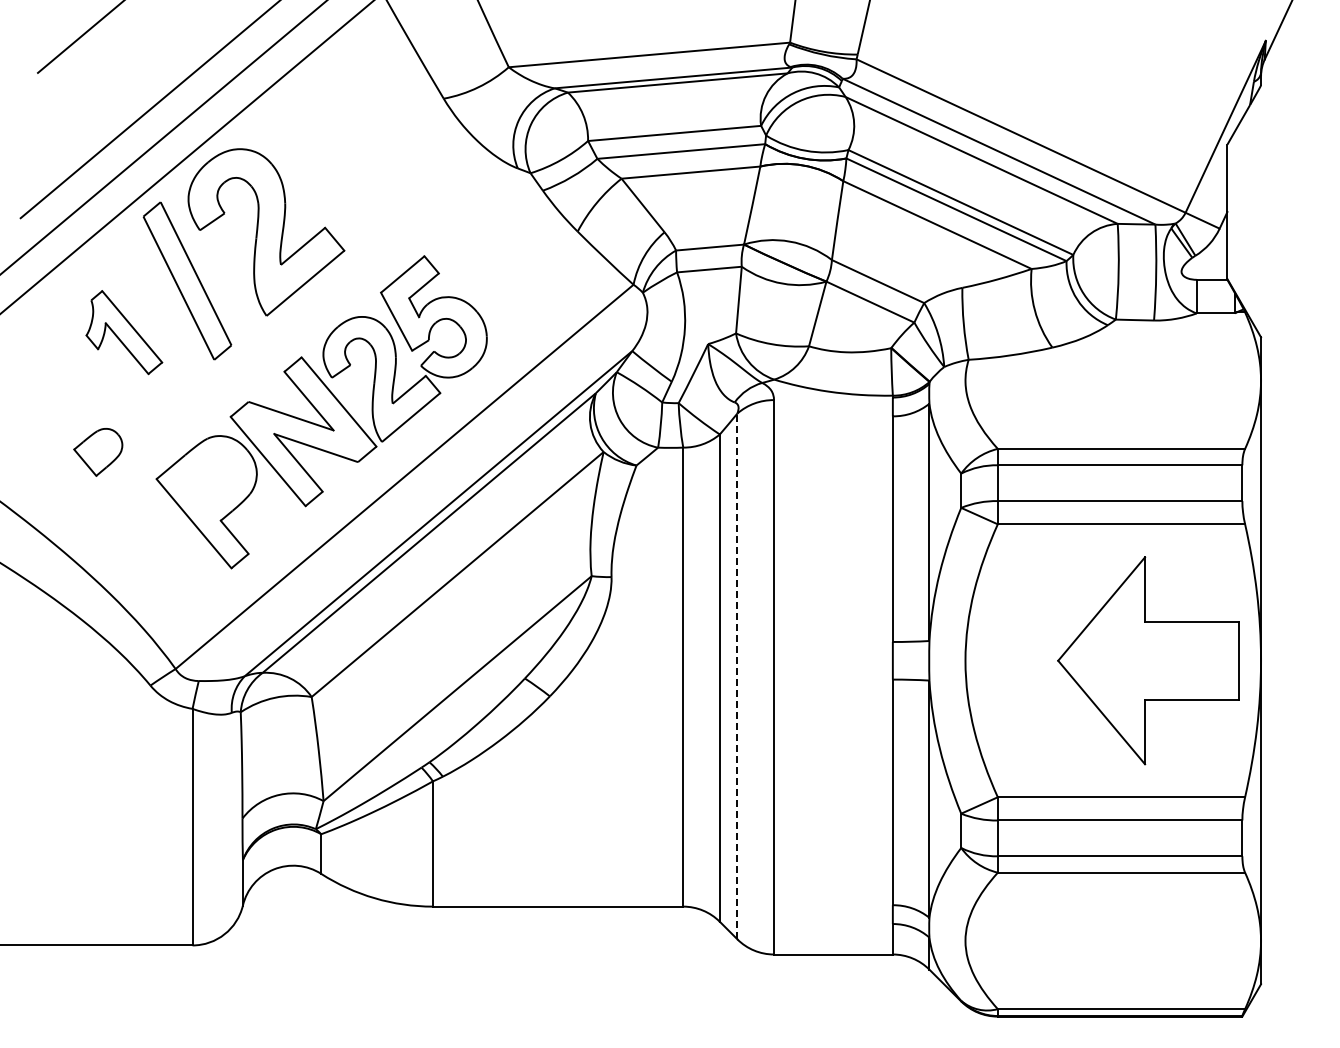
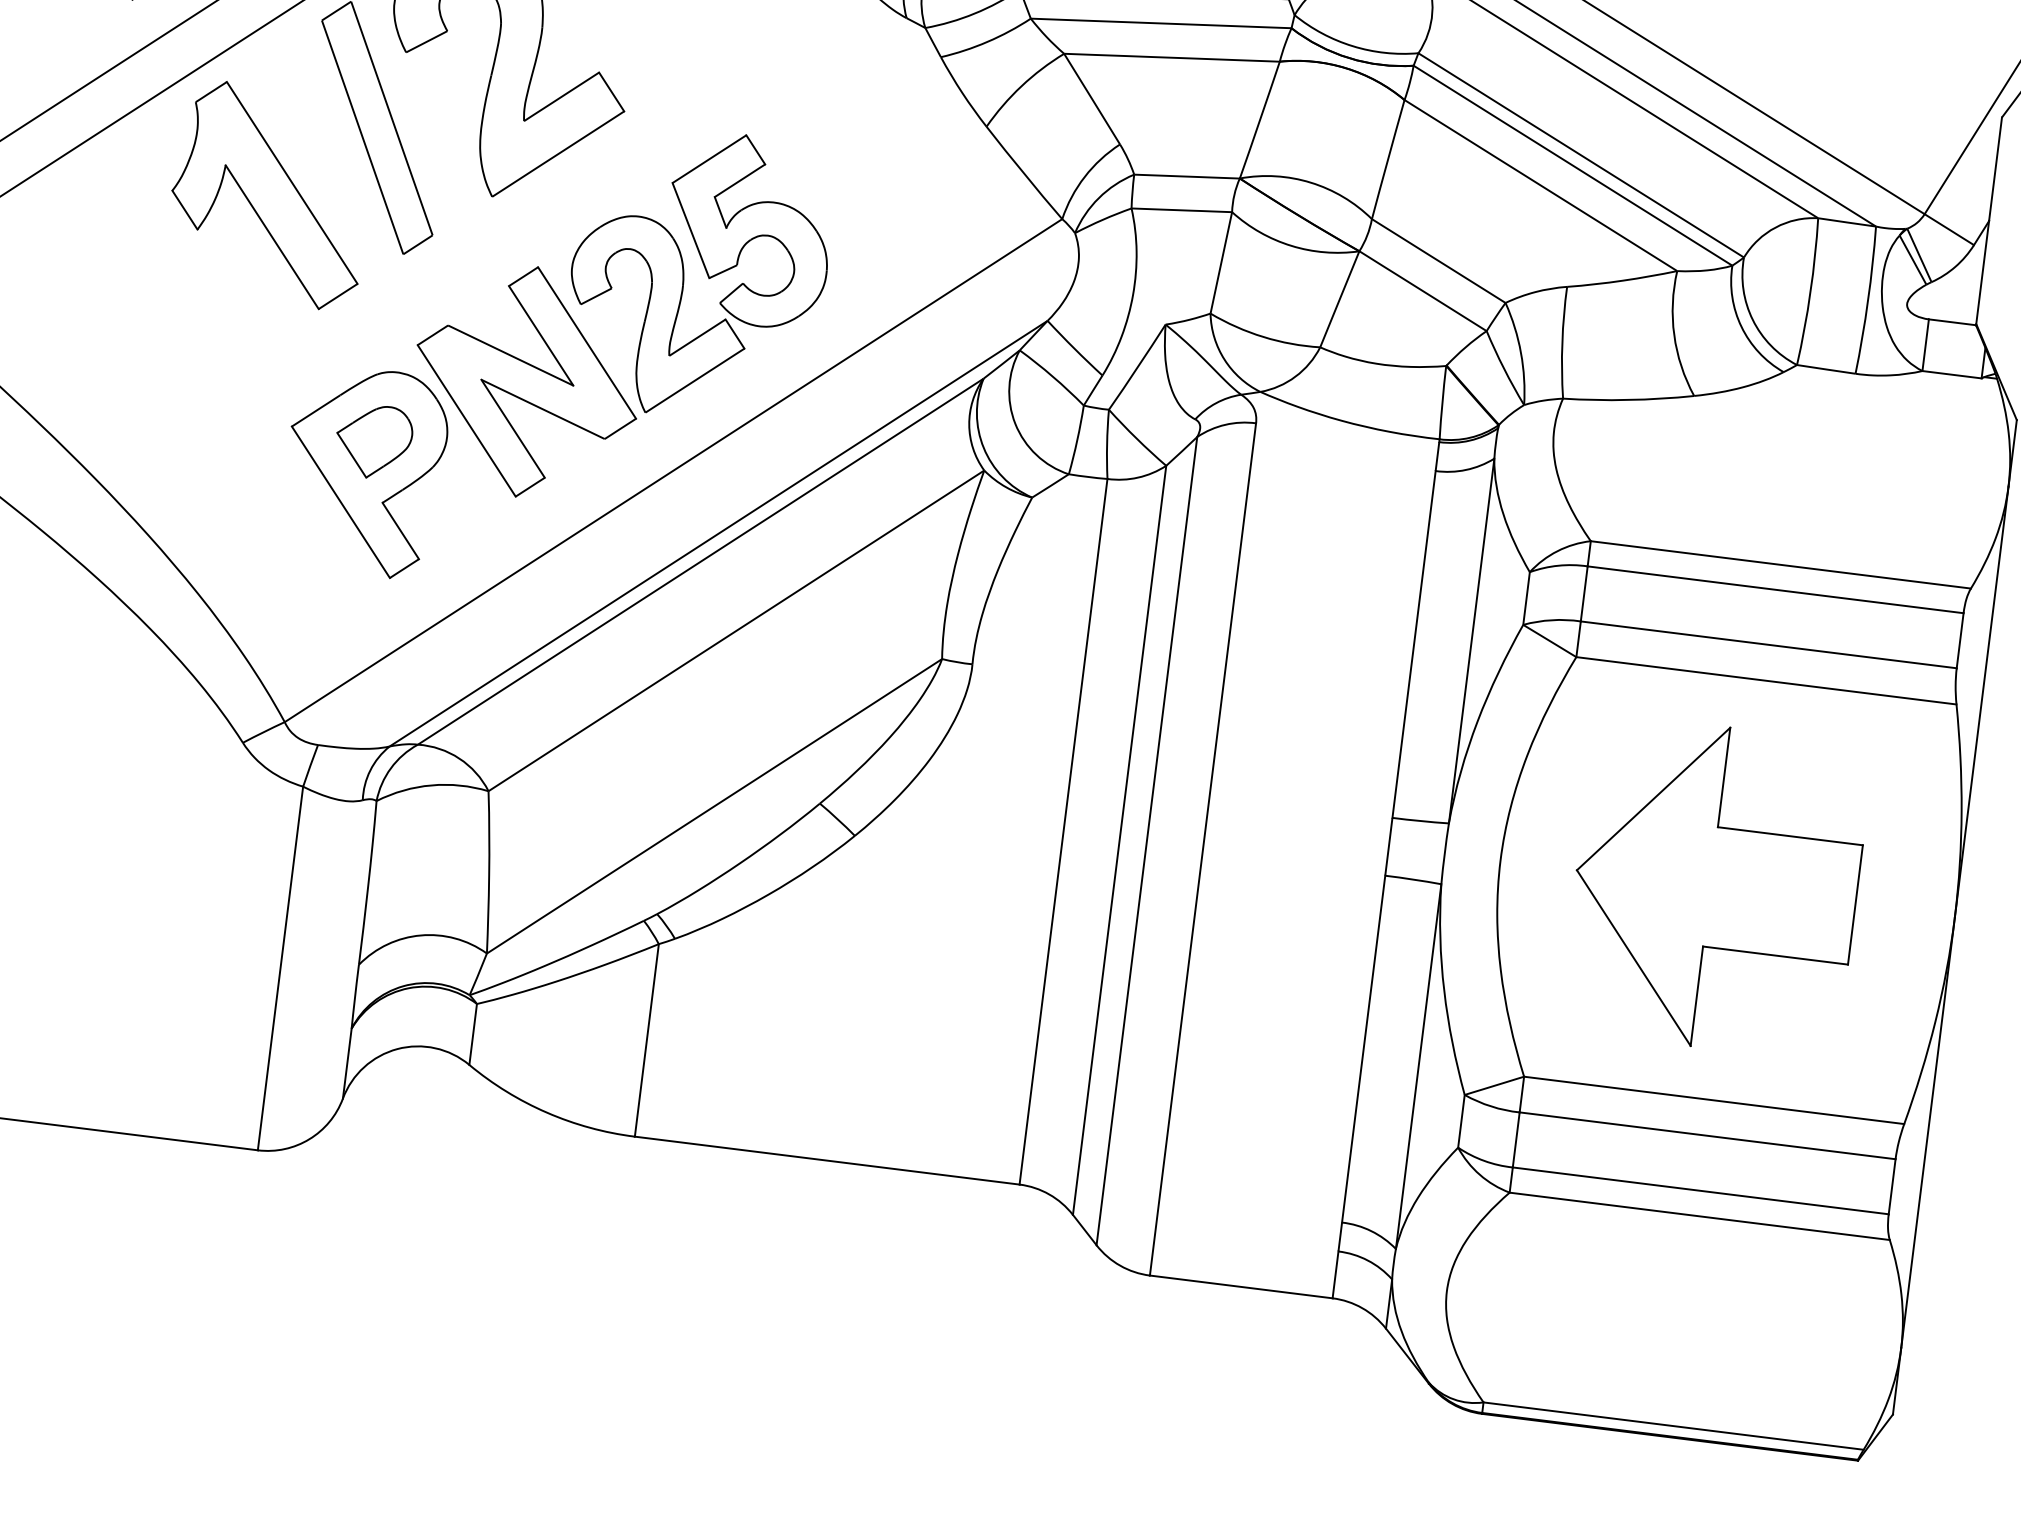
part: (124, 332) -> (270, 195), size x1.67
part: (98, 452) -> (374, 442), moved
part: (1148, 660) -> (1715, 887), moved
line: (737, 676) -> (1147, 841), dashed -> solid

